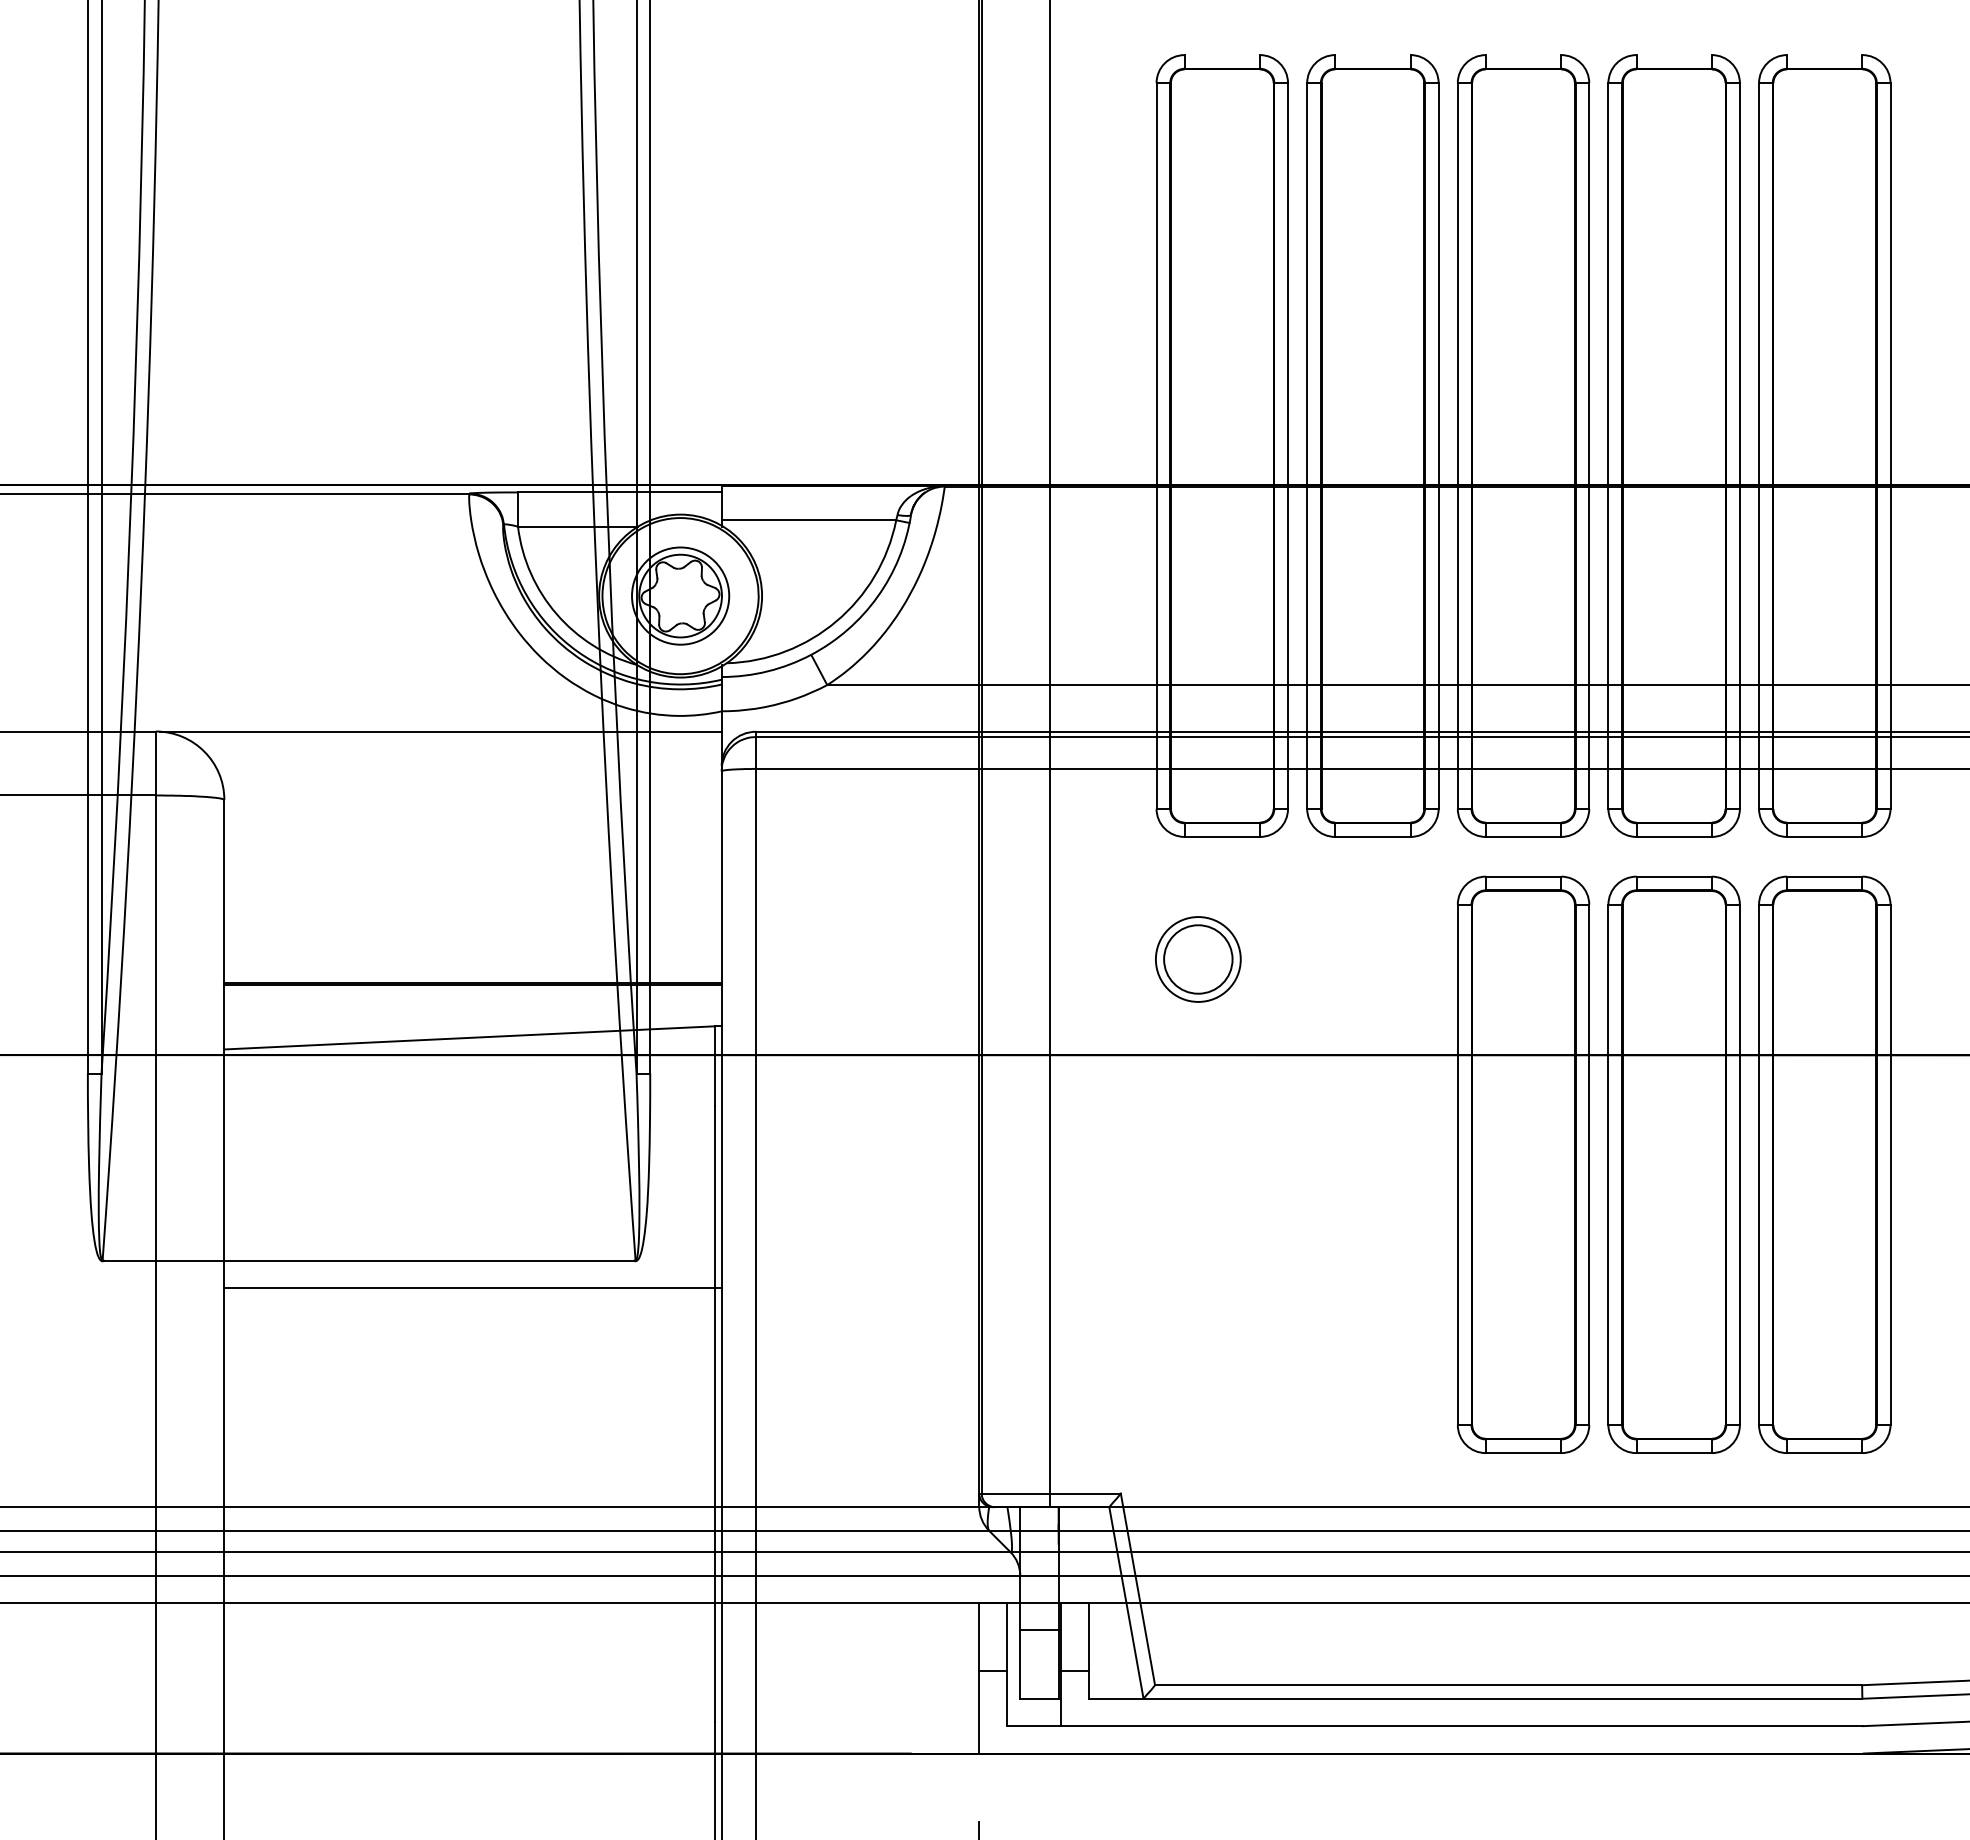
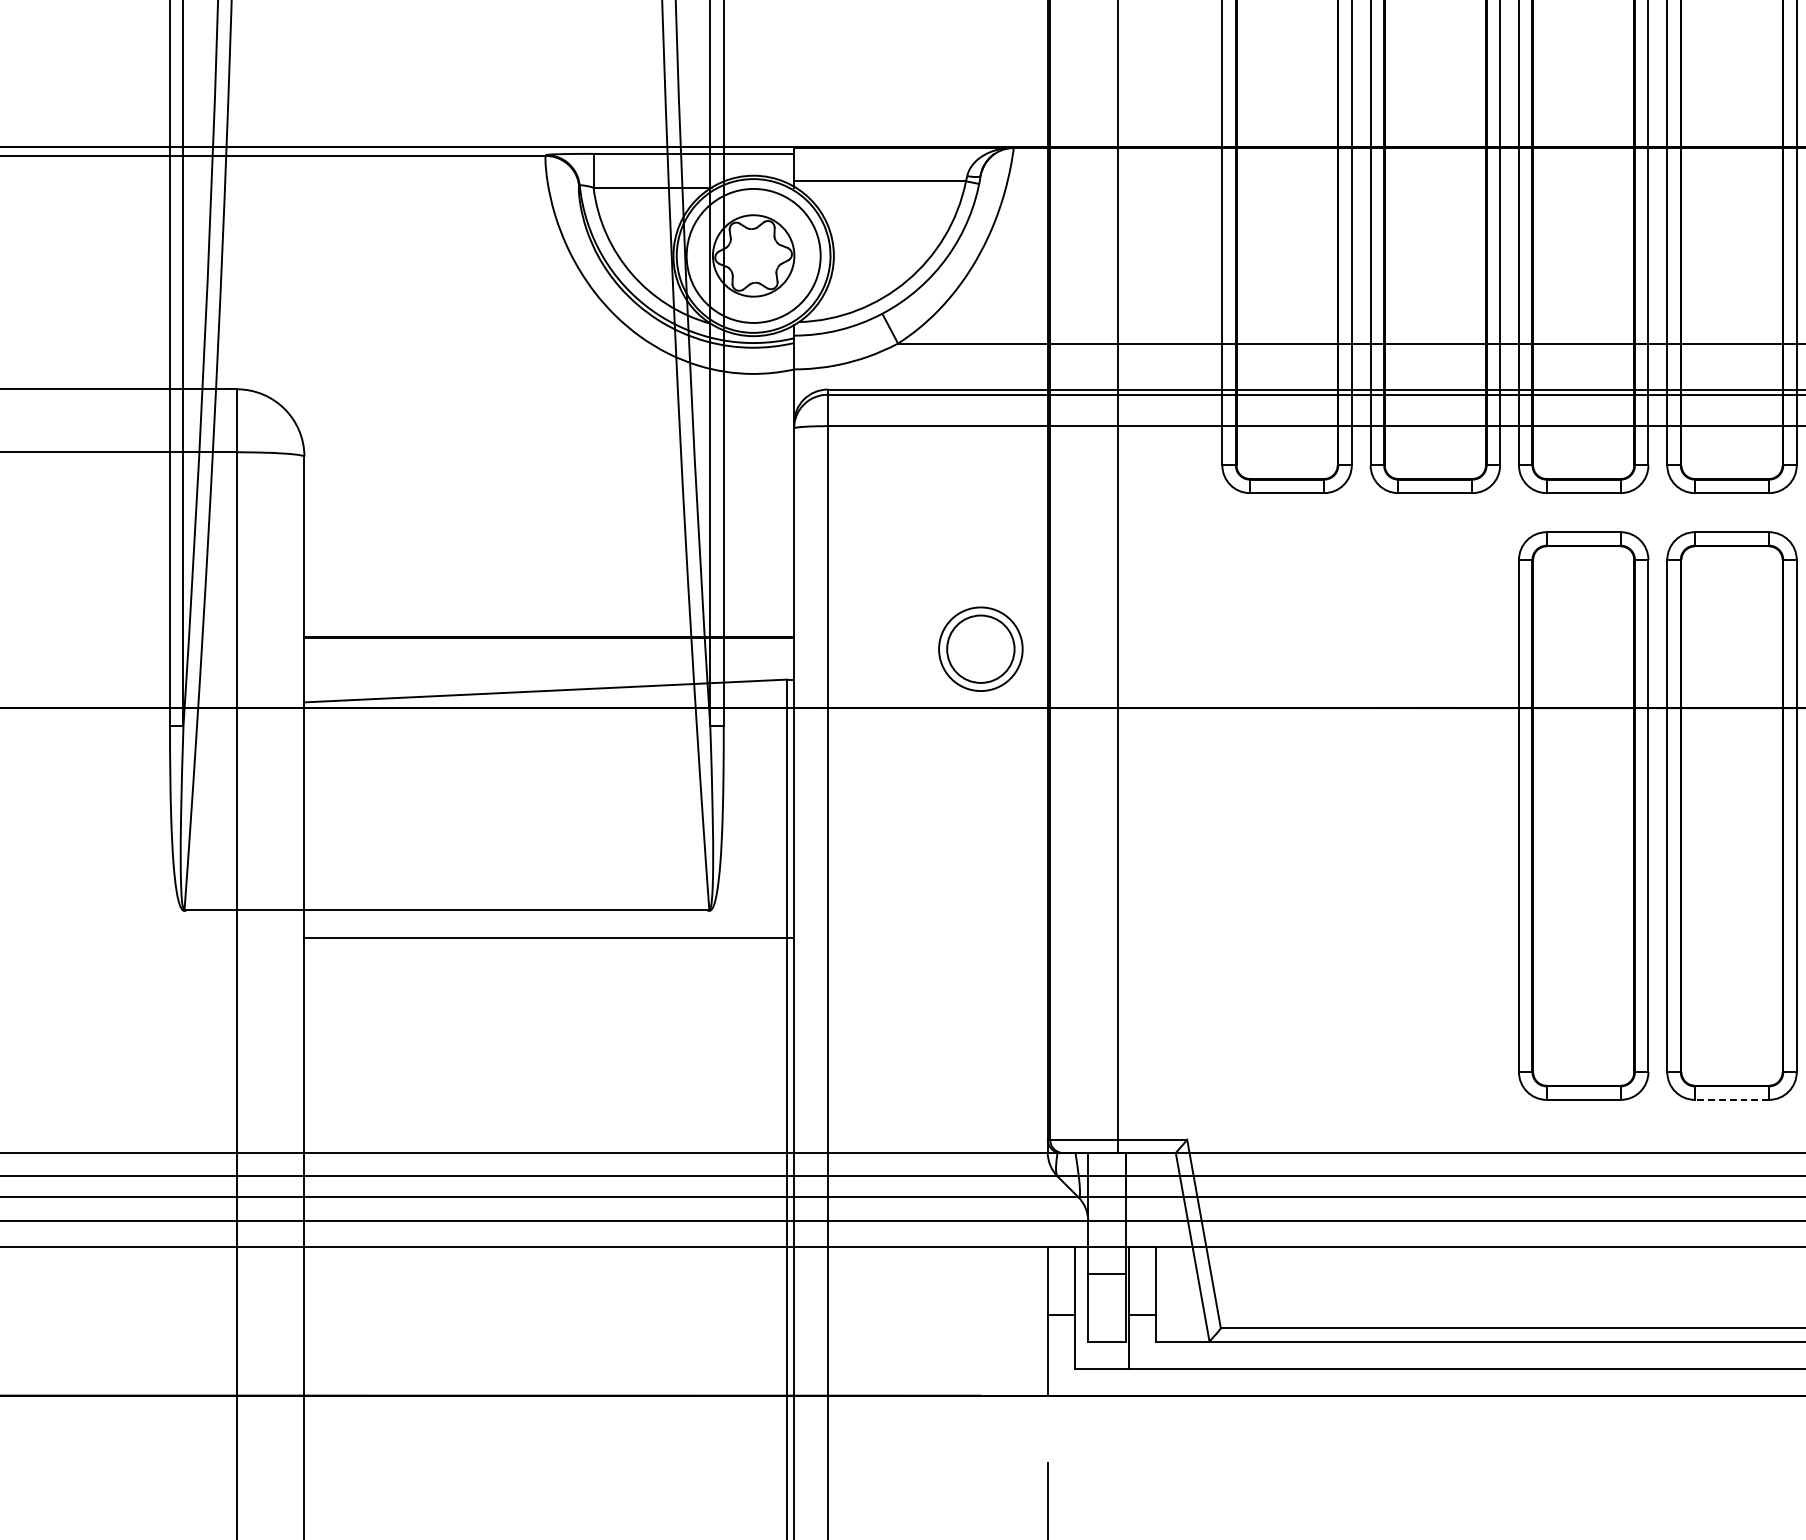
circle: (680, 595) -> (753, 255), size x1.4
line: (440, 731) -> (517, 389), removed
part: (1198, 959) -> (981, 649), moved
line: (1674, 1453) -> (1732, 1100), solid -> dashed

